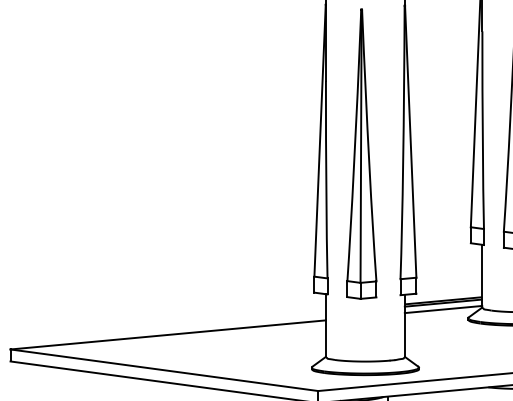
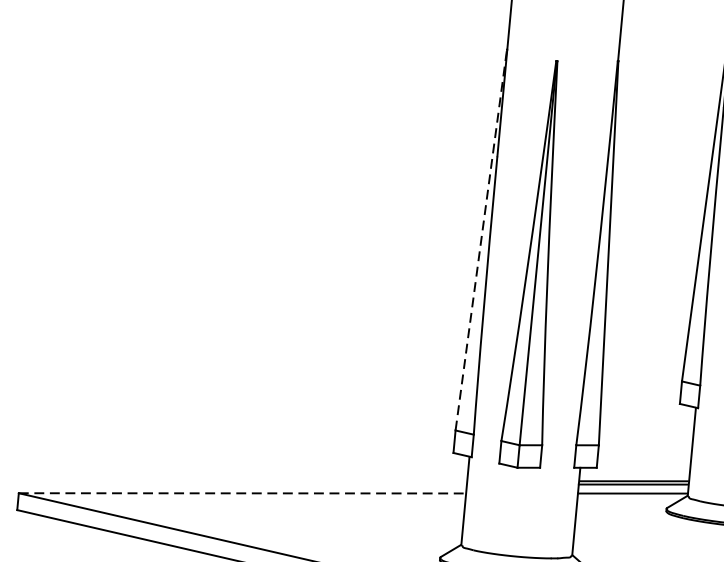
line: (320, 140) -> (481, 239), solid -> dashed
line: (168, 334) -> (242, 492), solid -> dashed

